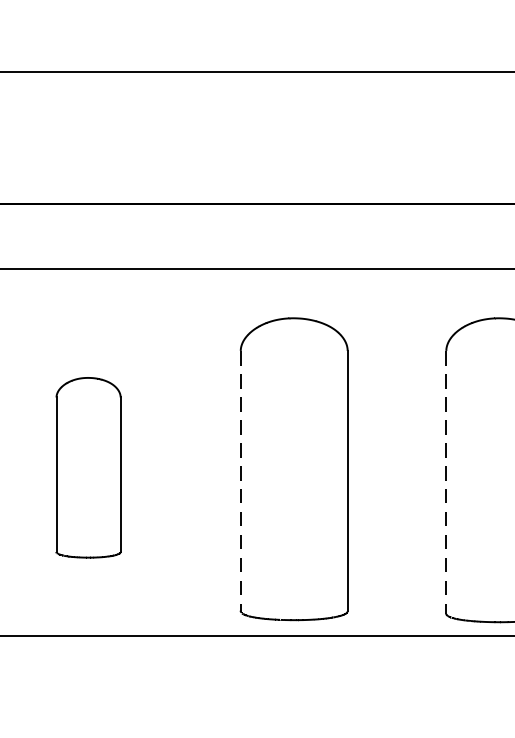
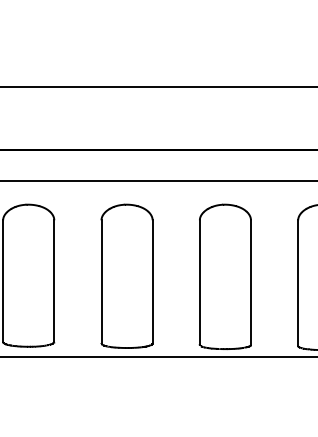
part: (87, 466) -> (126, 275), size x1.67
line: (240, 483) -> (199, 283), dashed -> solid
line: (446, 483) -> (298, 283), dashed -> solid

